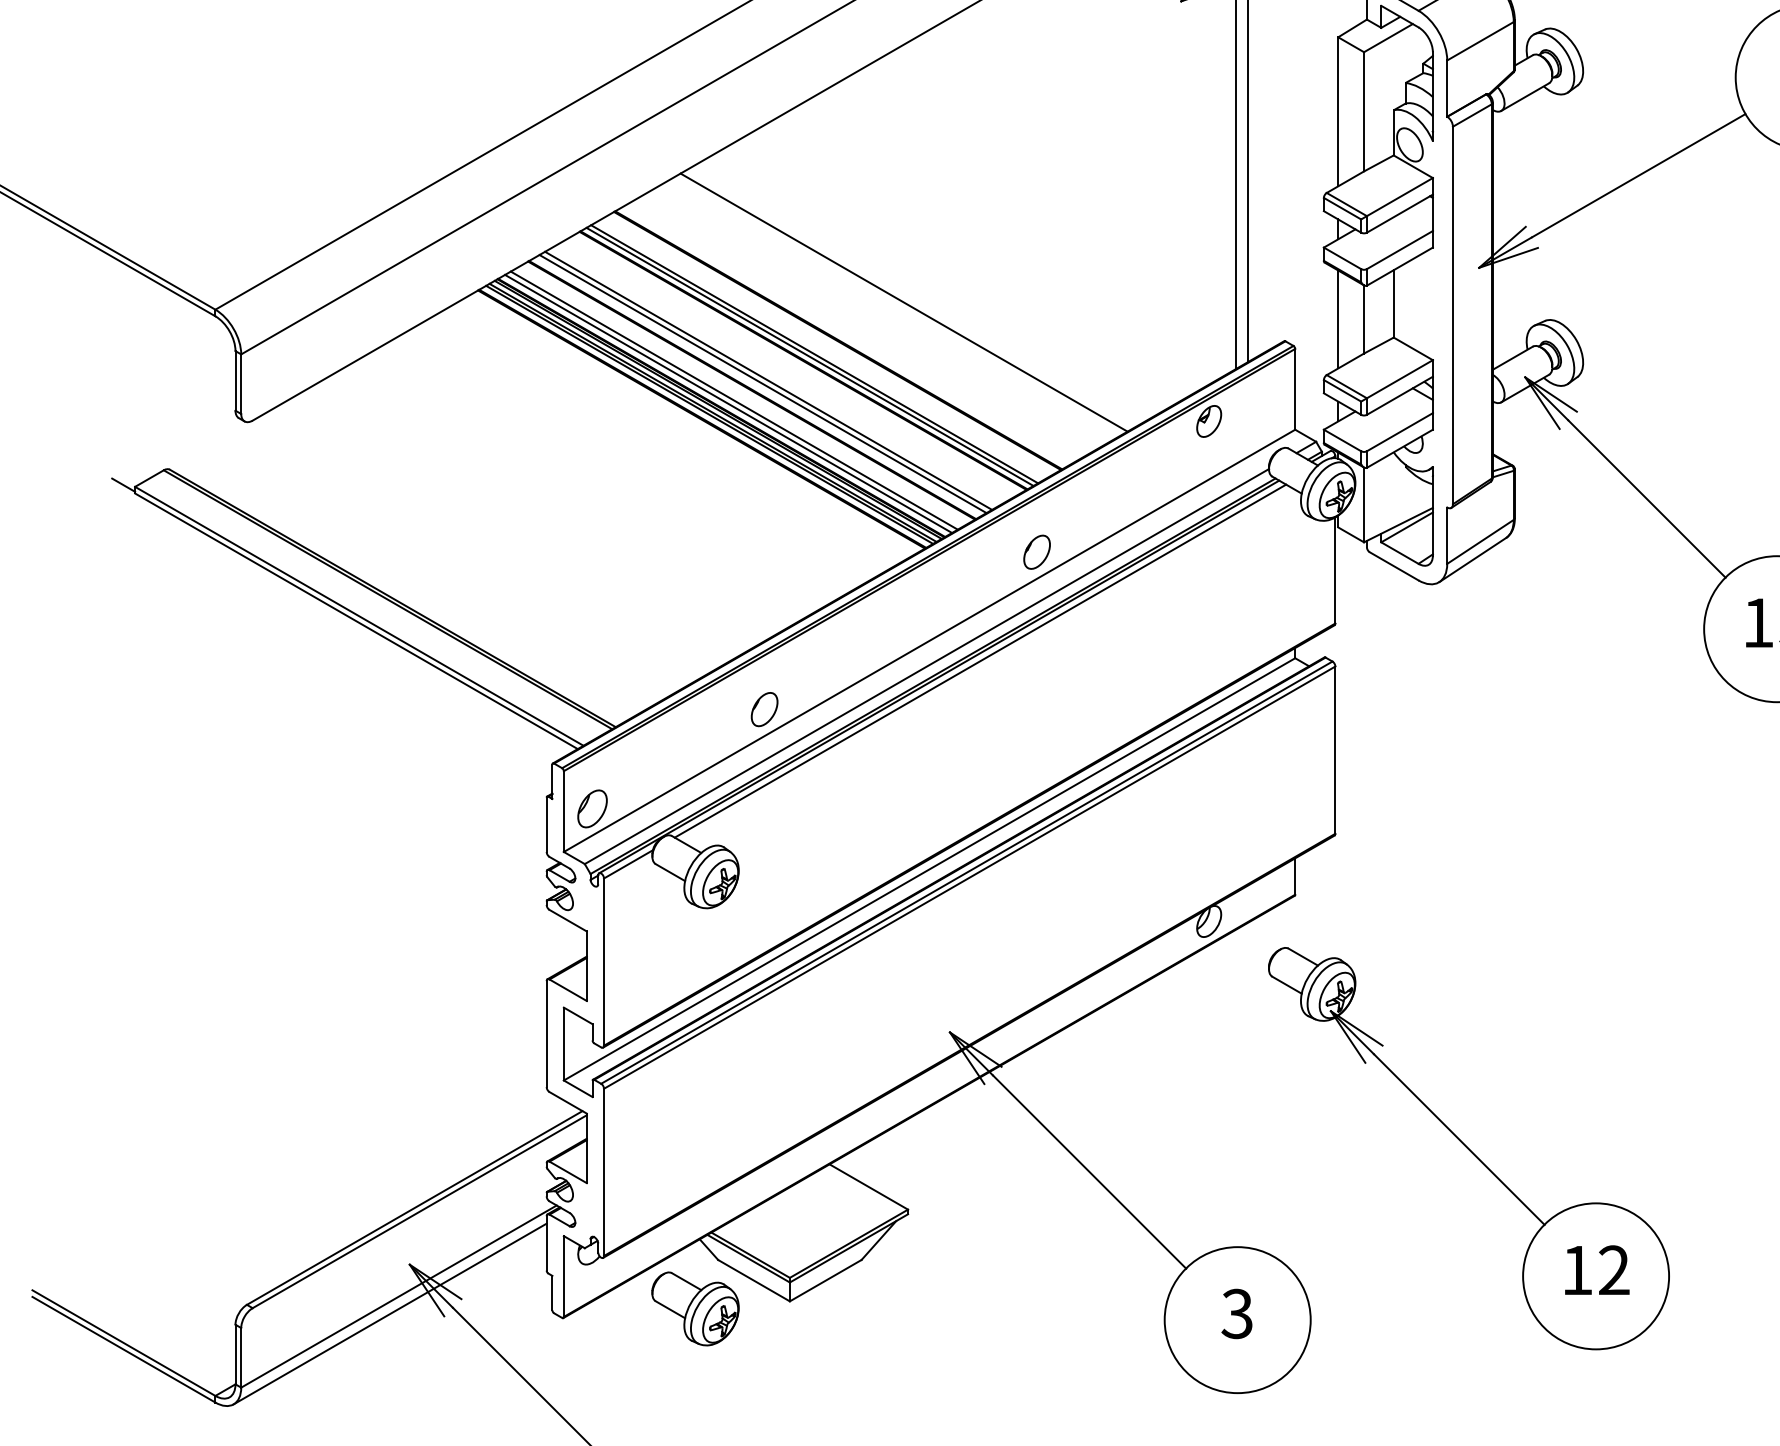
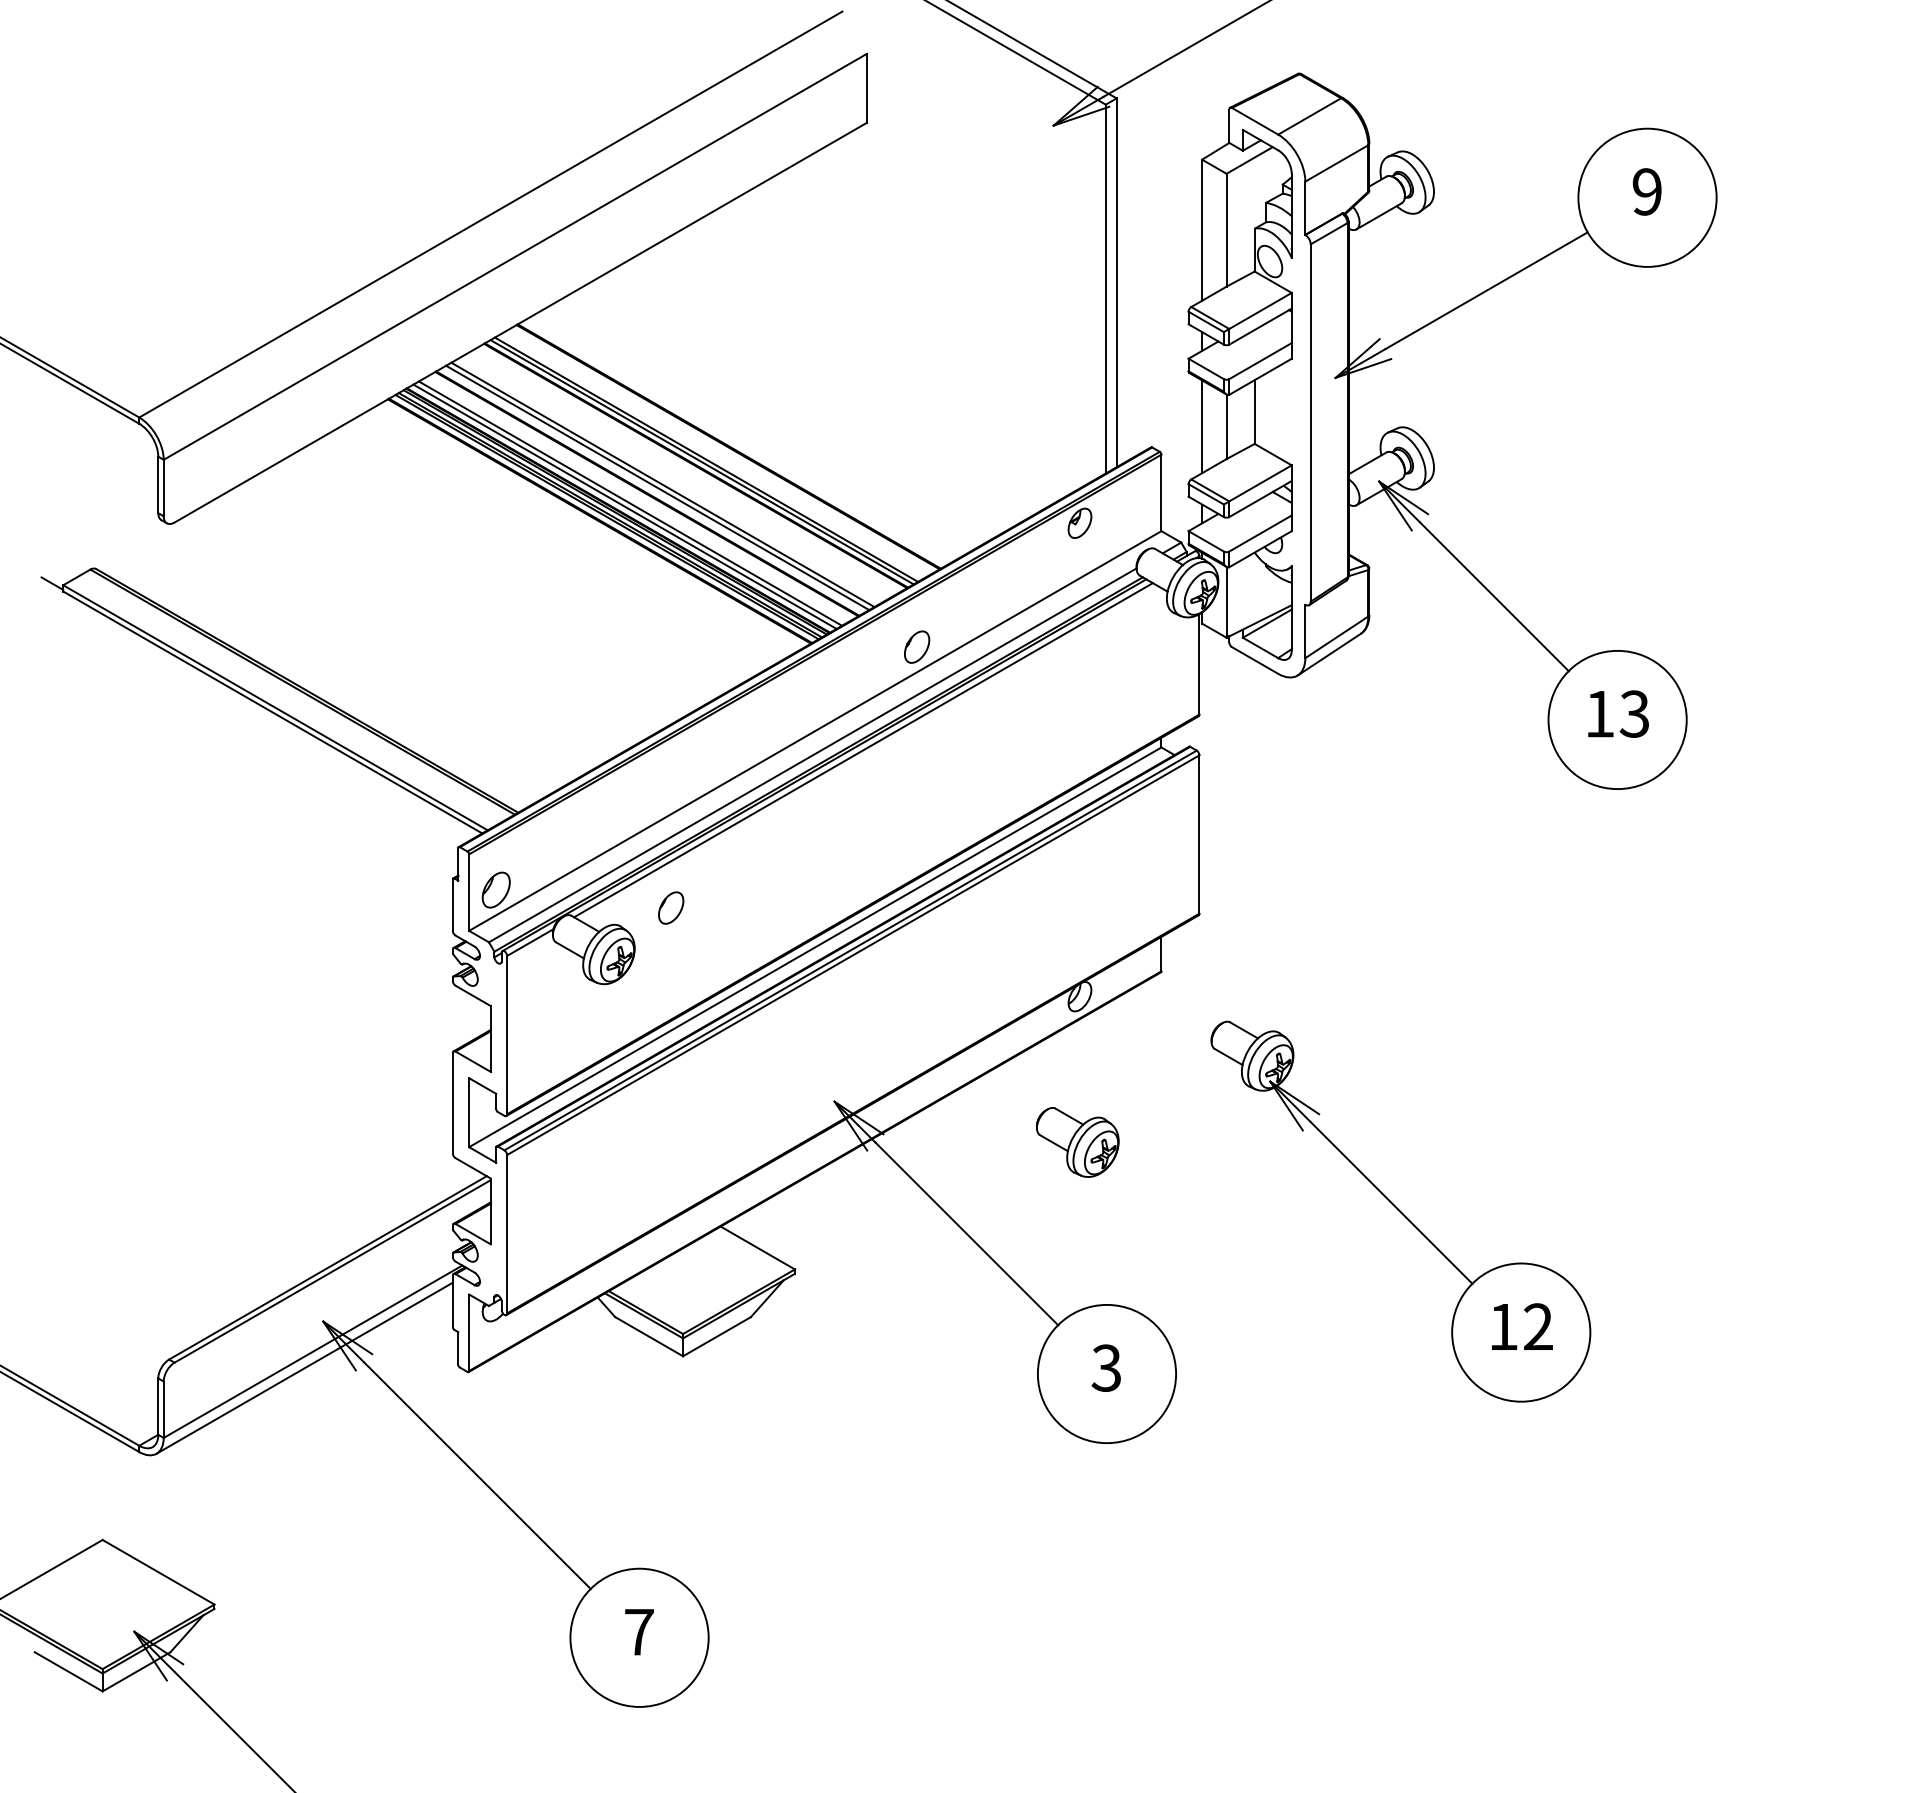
line: (903, 302) -> (790, 410), removed
part: (764, 708) -> (671, 907), moved
part: (1468, 1148) -> (1400, 1211), moved
part: (695, 1309) -> (1077, 1142), moved

